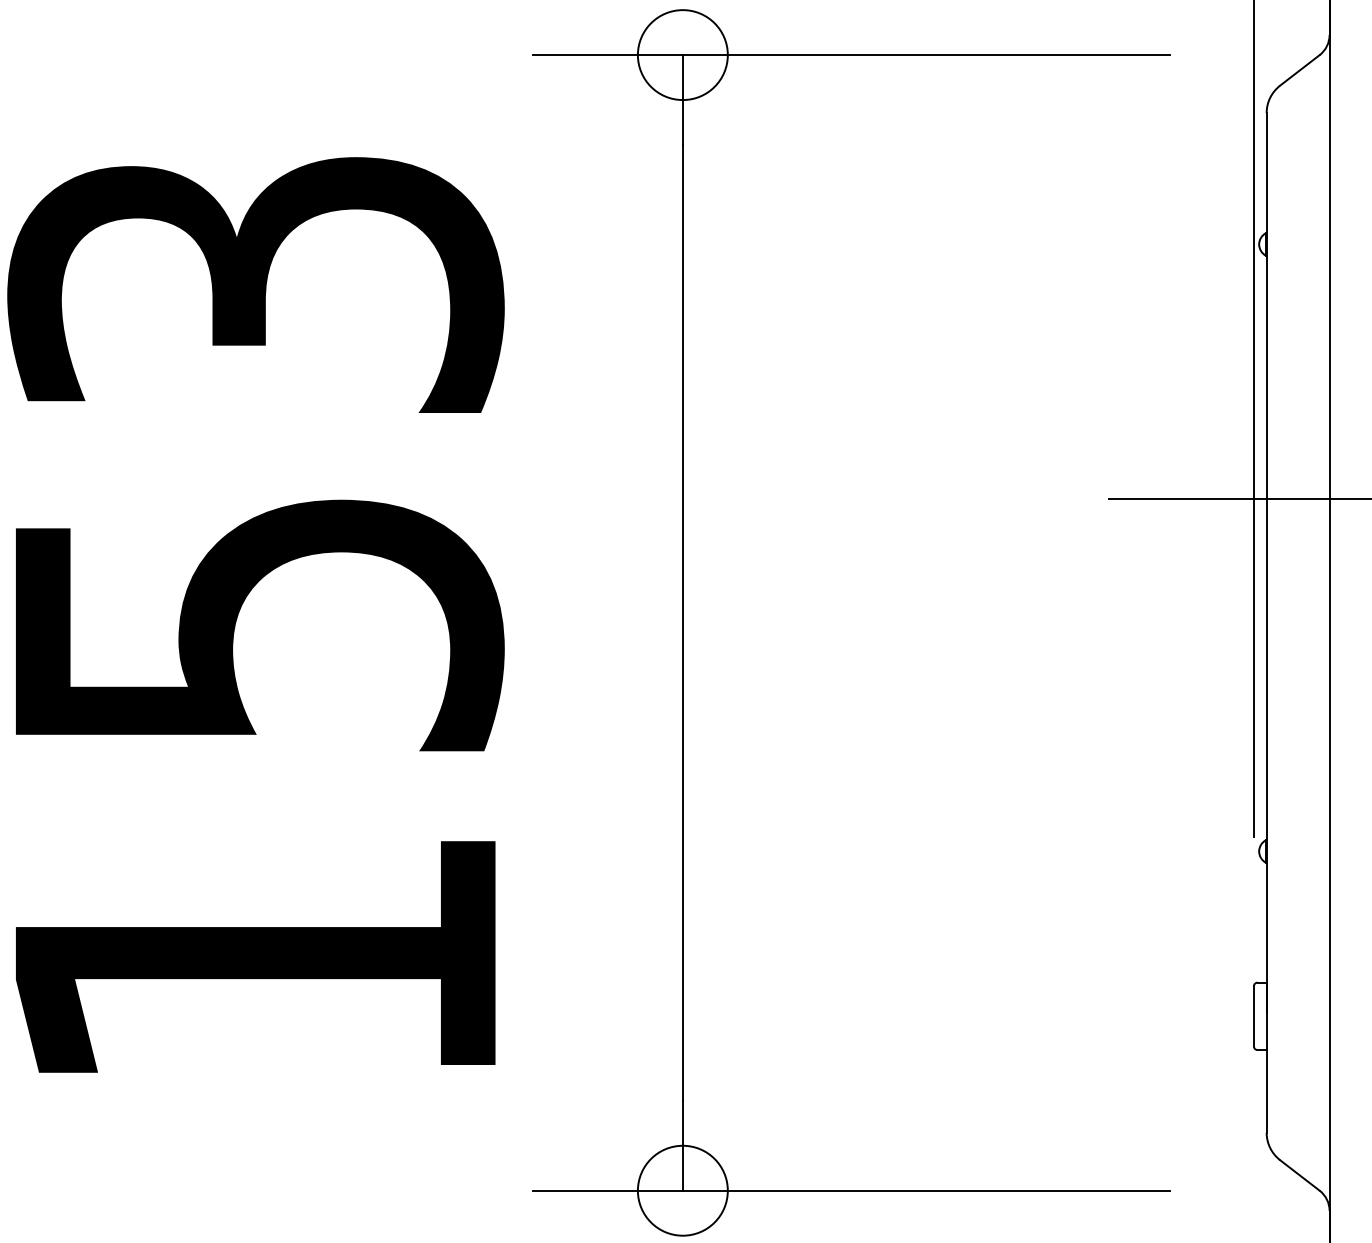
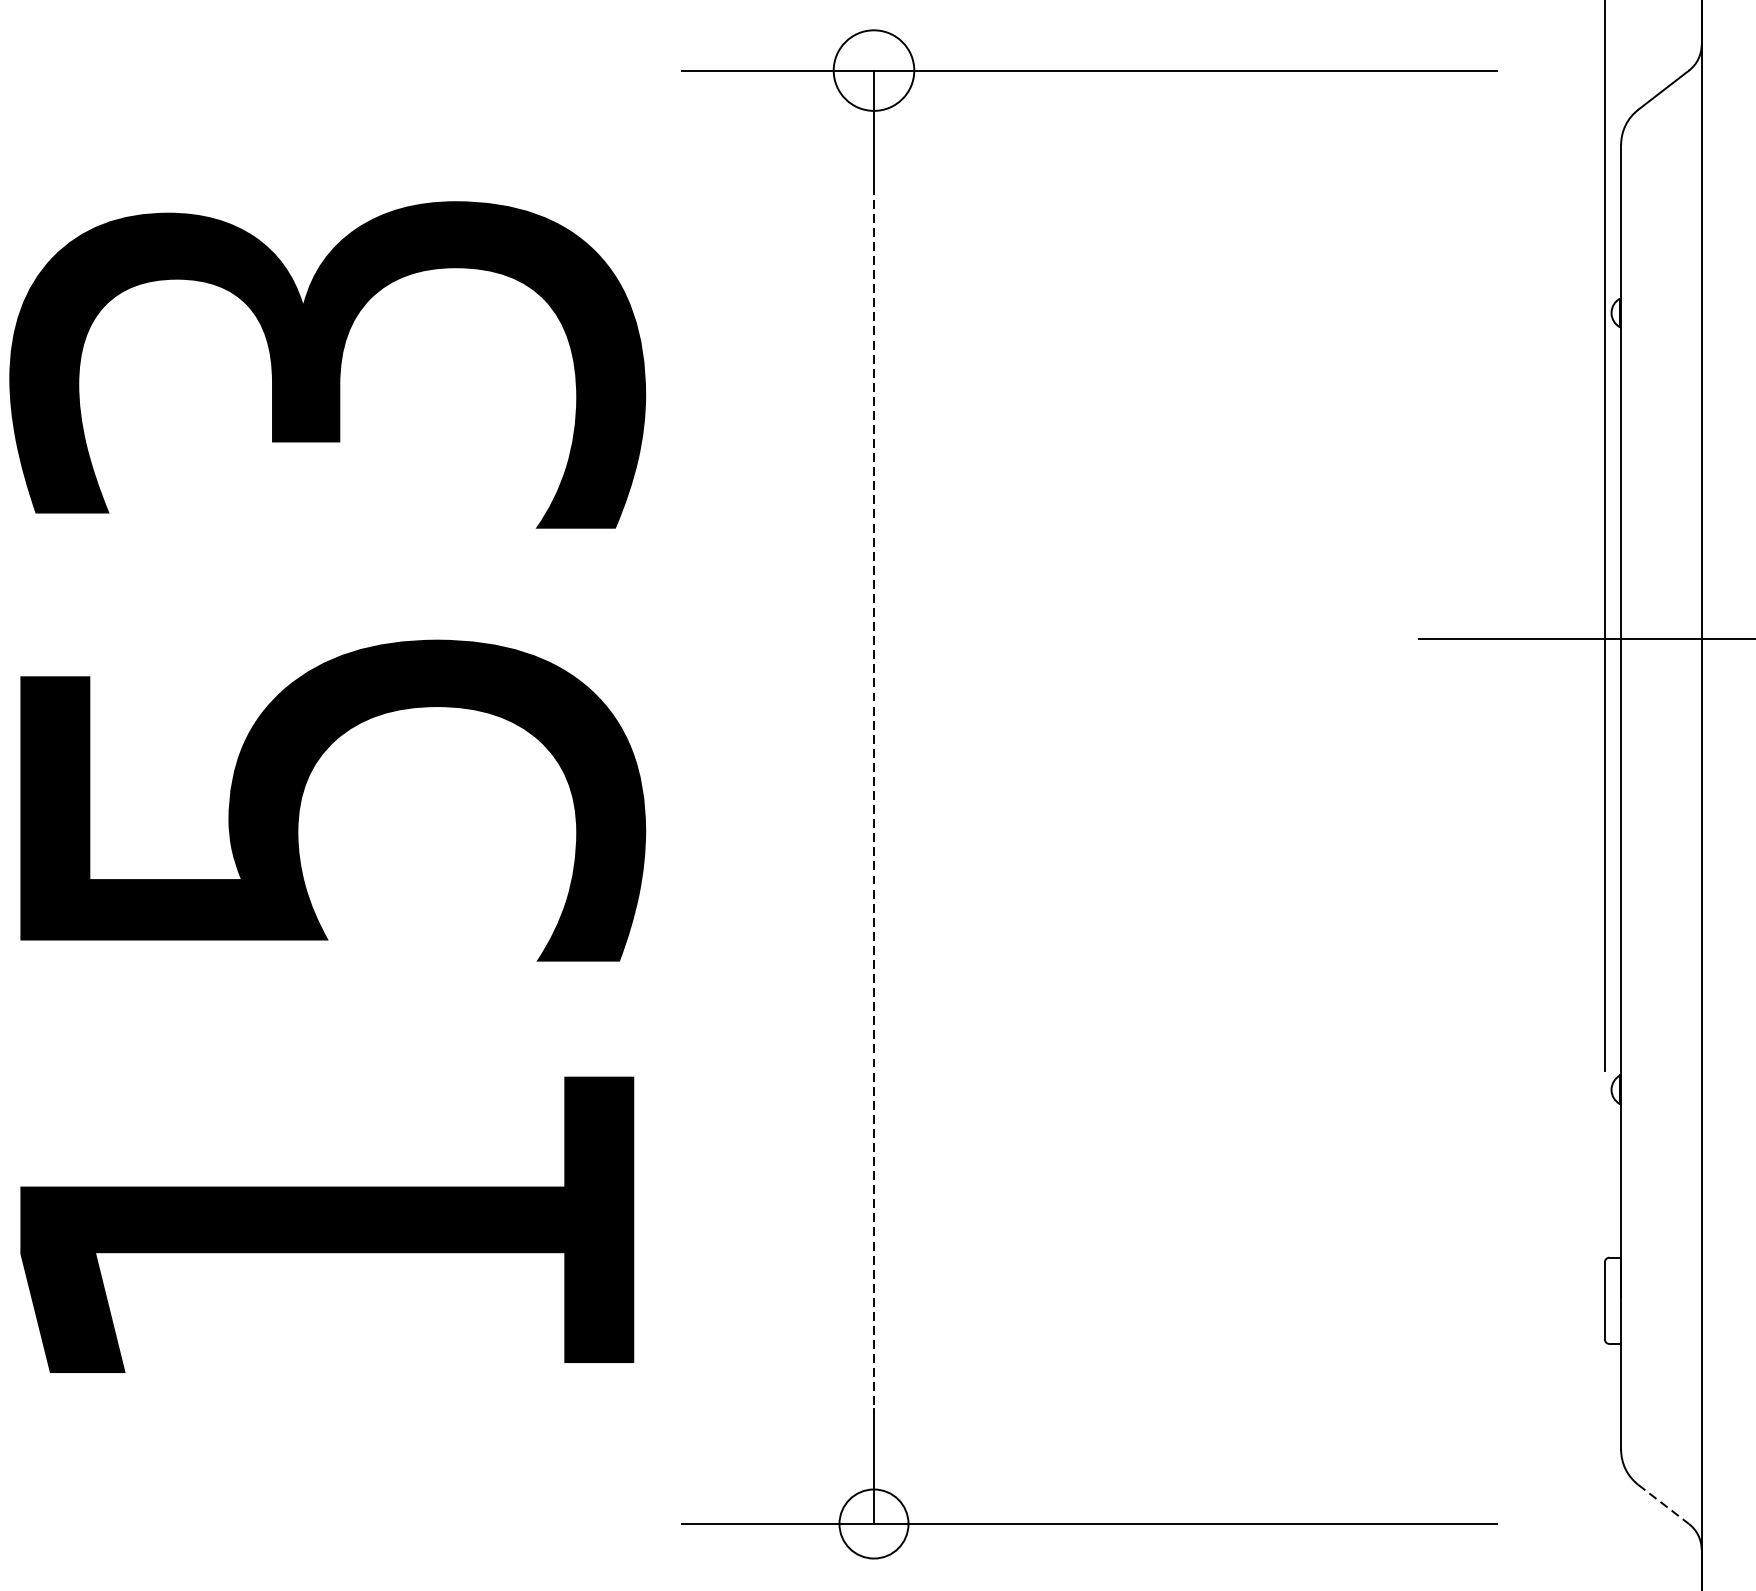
circle: (682, 55) -> (873, 71), size x0.7
line: (682, 622) -> (873, 796), solid -> dashed
line: (1300, 1175) -> (1664, 1504), solid -> dashed
circle: (682, 1190) -> (873, 1523), size x0.6

